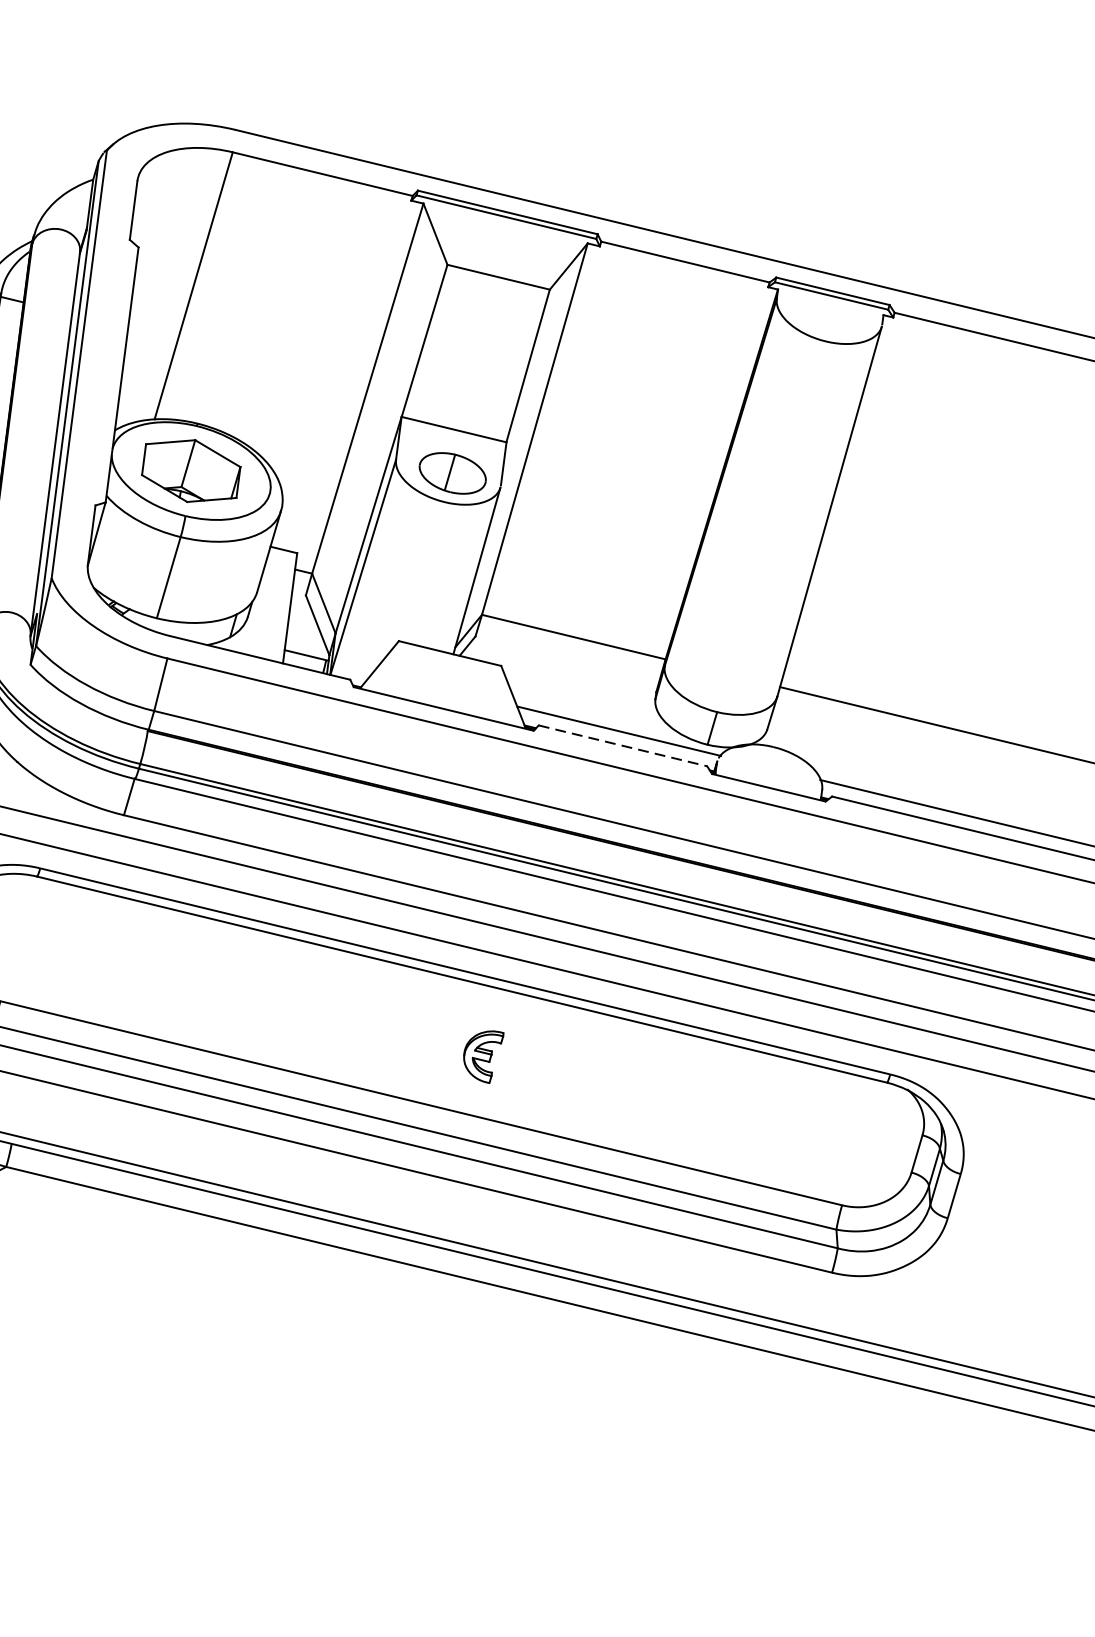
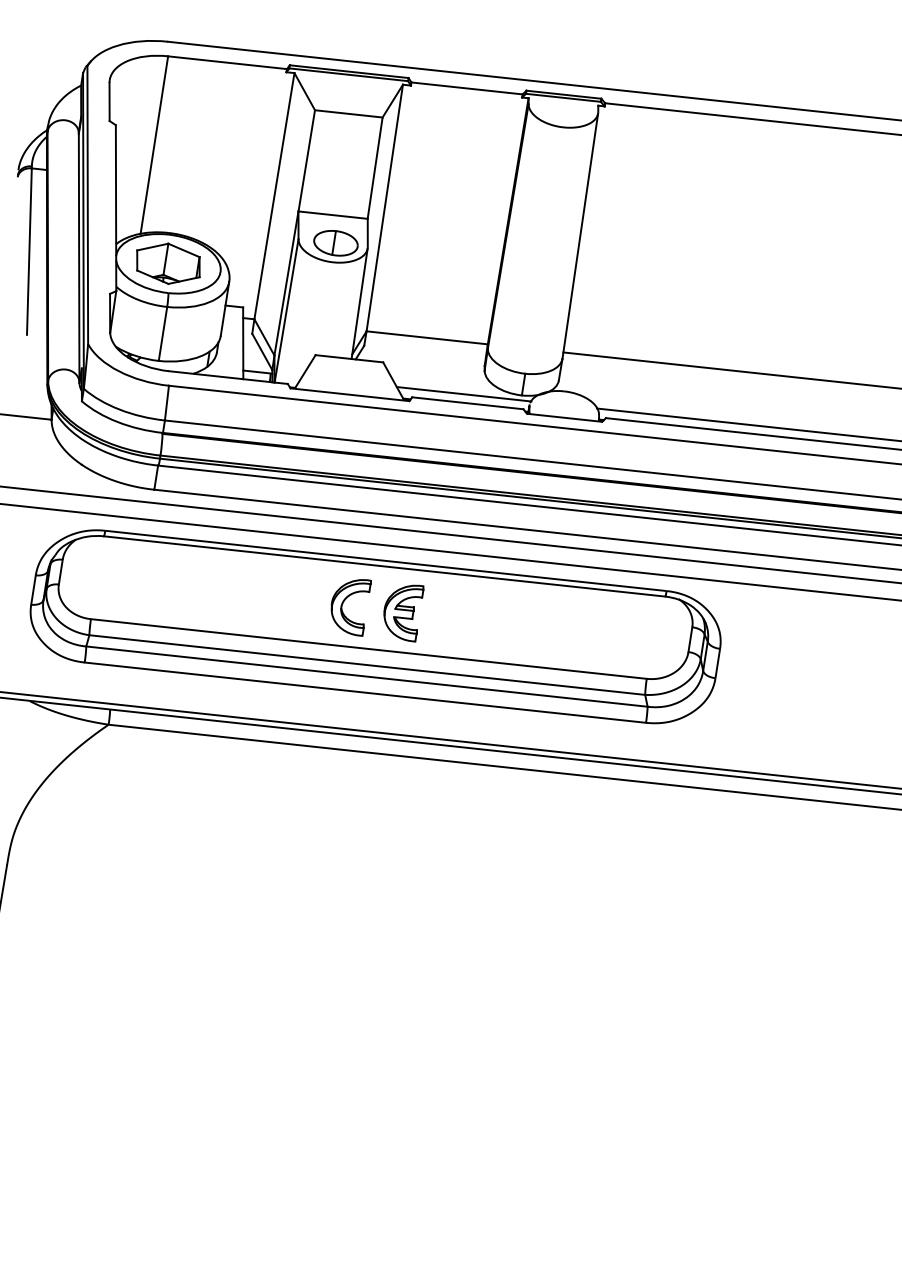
line: (622, 746) -> (467, 403), dashed -> solid
part: (389, 1034) -> (342, 607), added
part: (481, 1055) -> (403, 613), size x1.67

